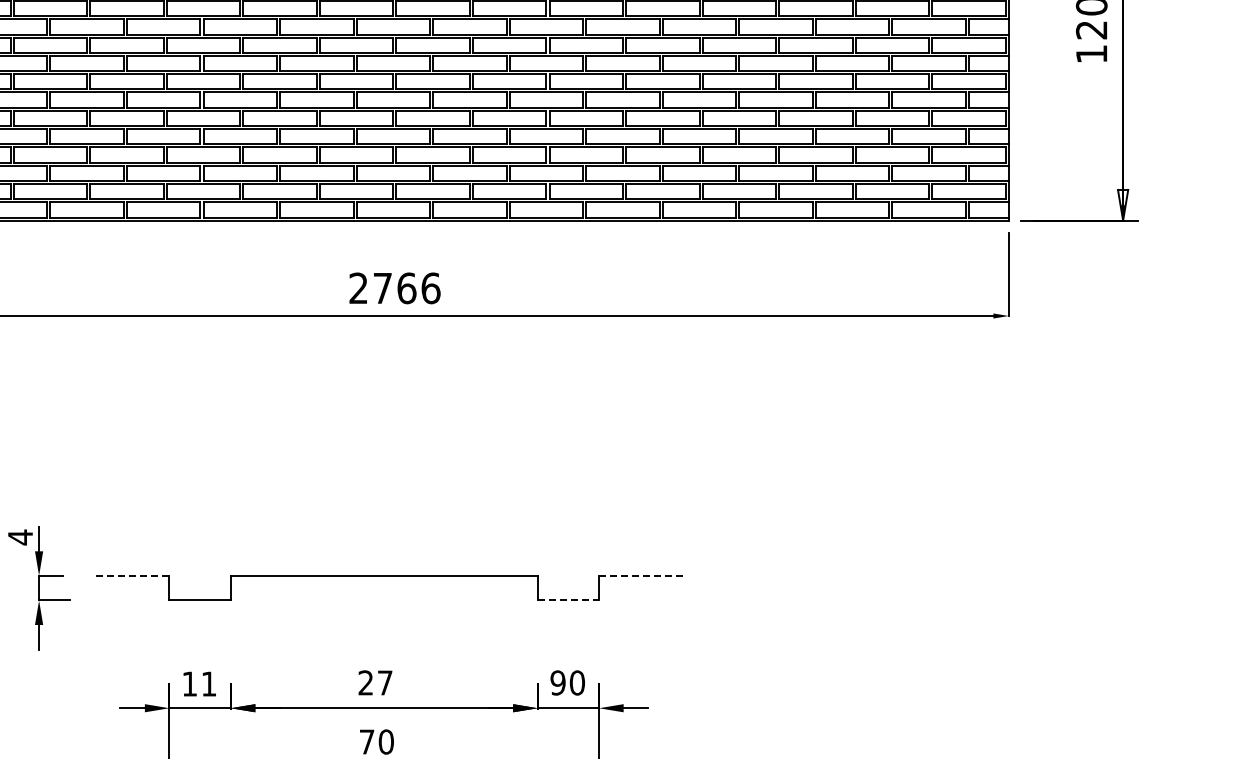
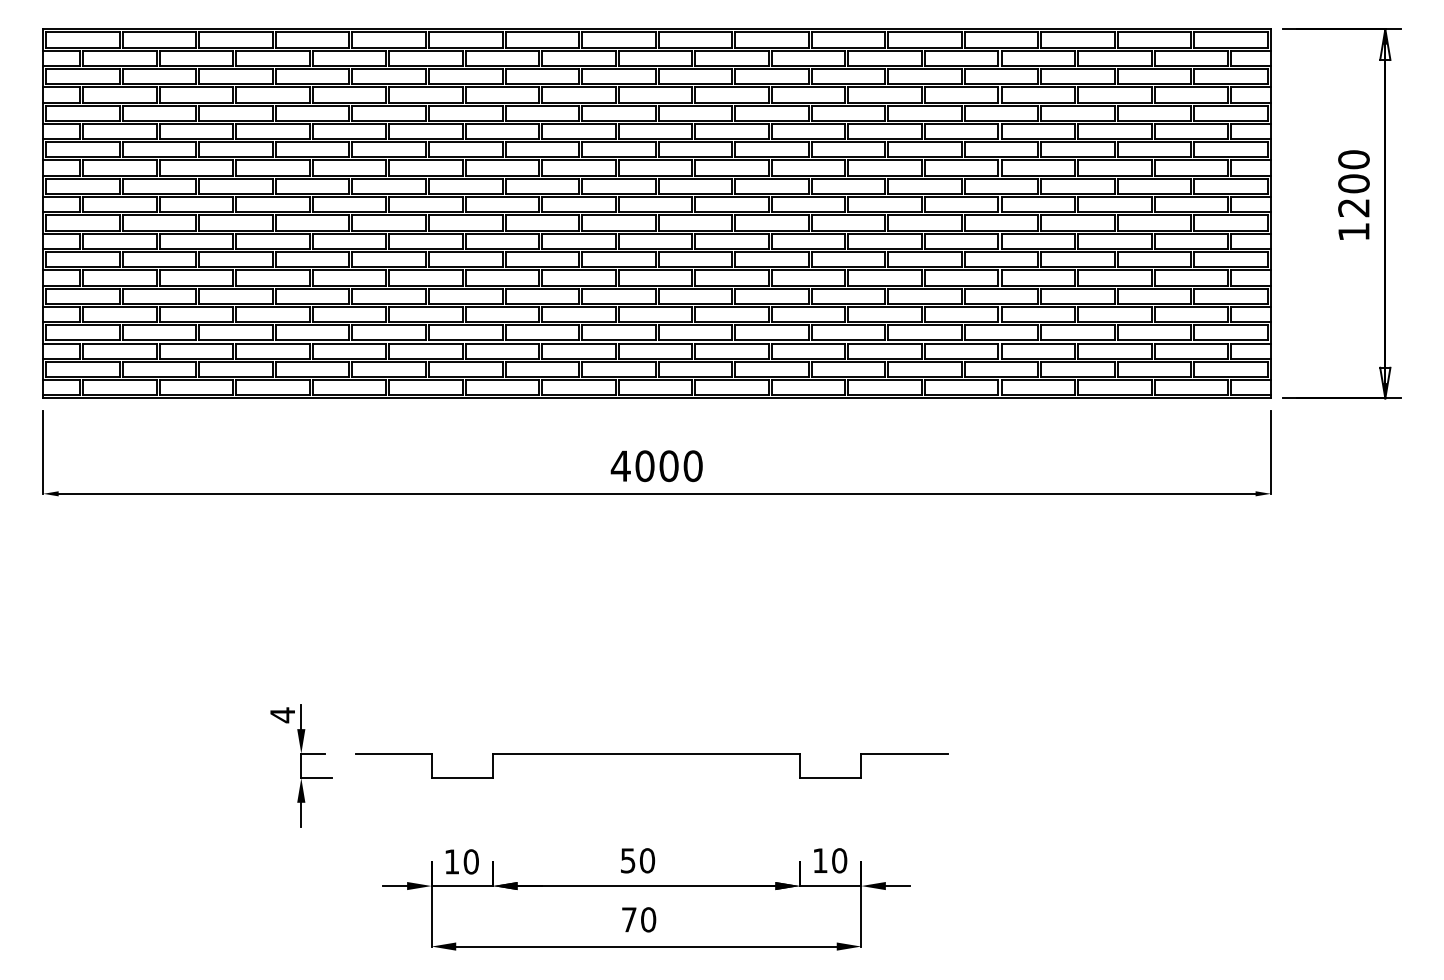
text: (394, 288) -> (656, 466), 2766 -> 4000
line: (131, 575) -> (393, 753), dashed -> solid
line: (643, 575) -> (905, 753), dashed -> solid
line: (568, 600) -> (830, 778), dashed -> solid
text: (375, 682) -> (637, 860), 27 -> 50
text: (557, 682) -> (819, 860), 90 -> 10
text: (208, 683) -> (470, 861), 11 -> 10

